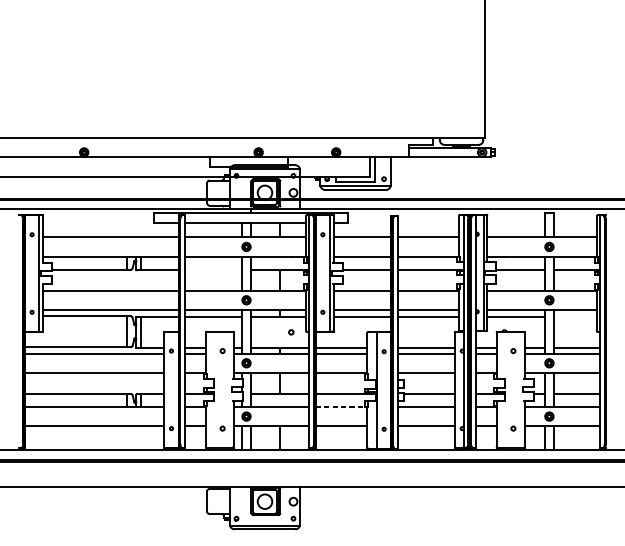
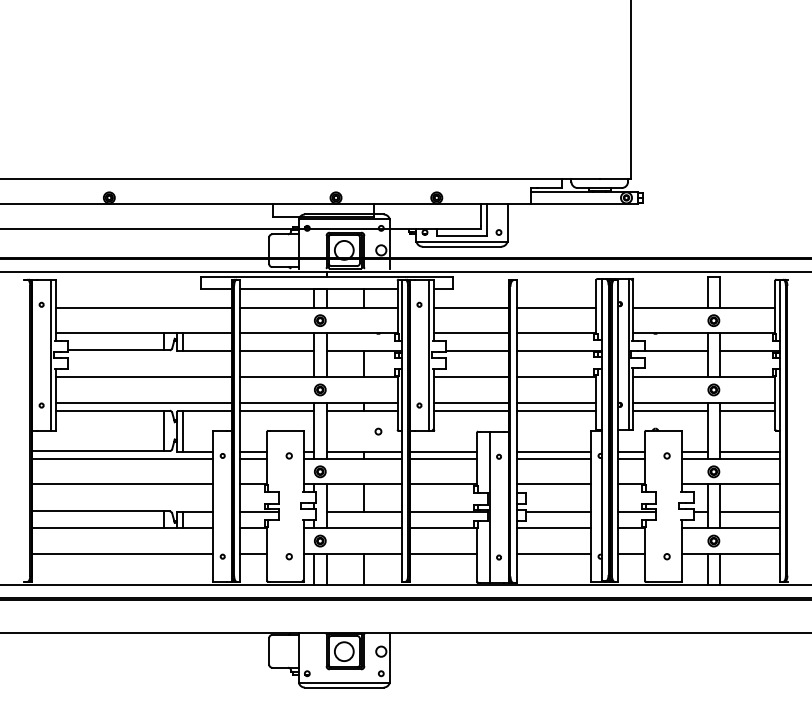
line: (213, 270) -> (277, 351), added
line: (575, 316) -> (747, 411), added
line: (341, 406) -> (443, 528), dashed -> solid

